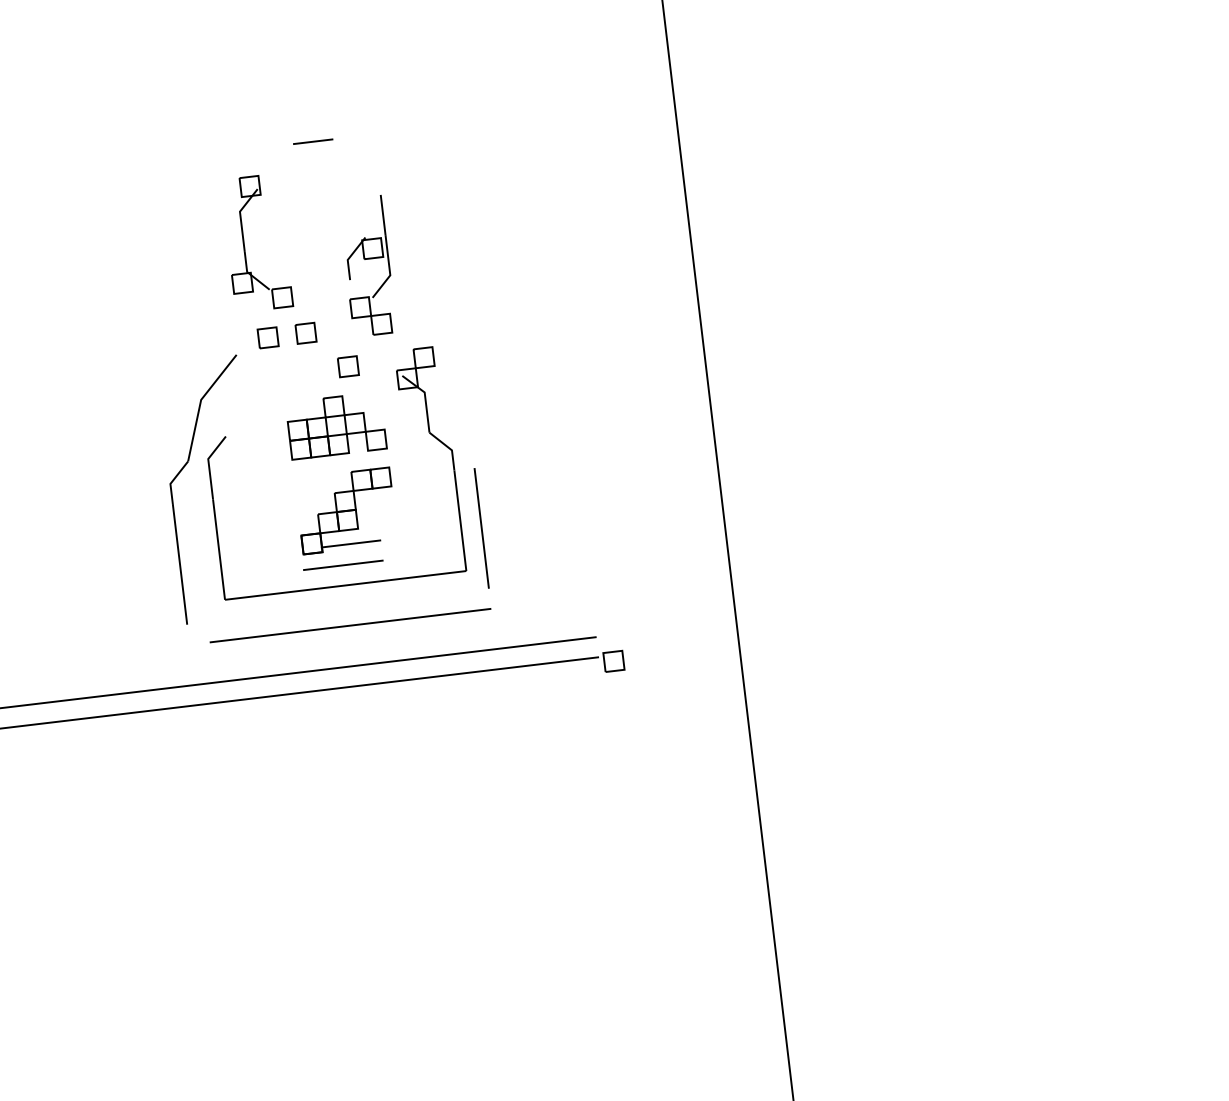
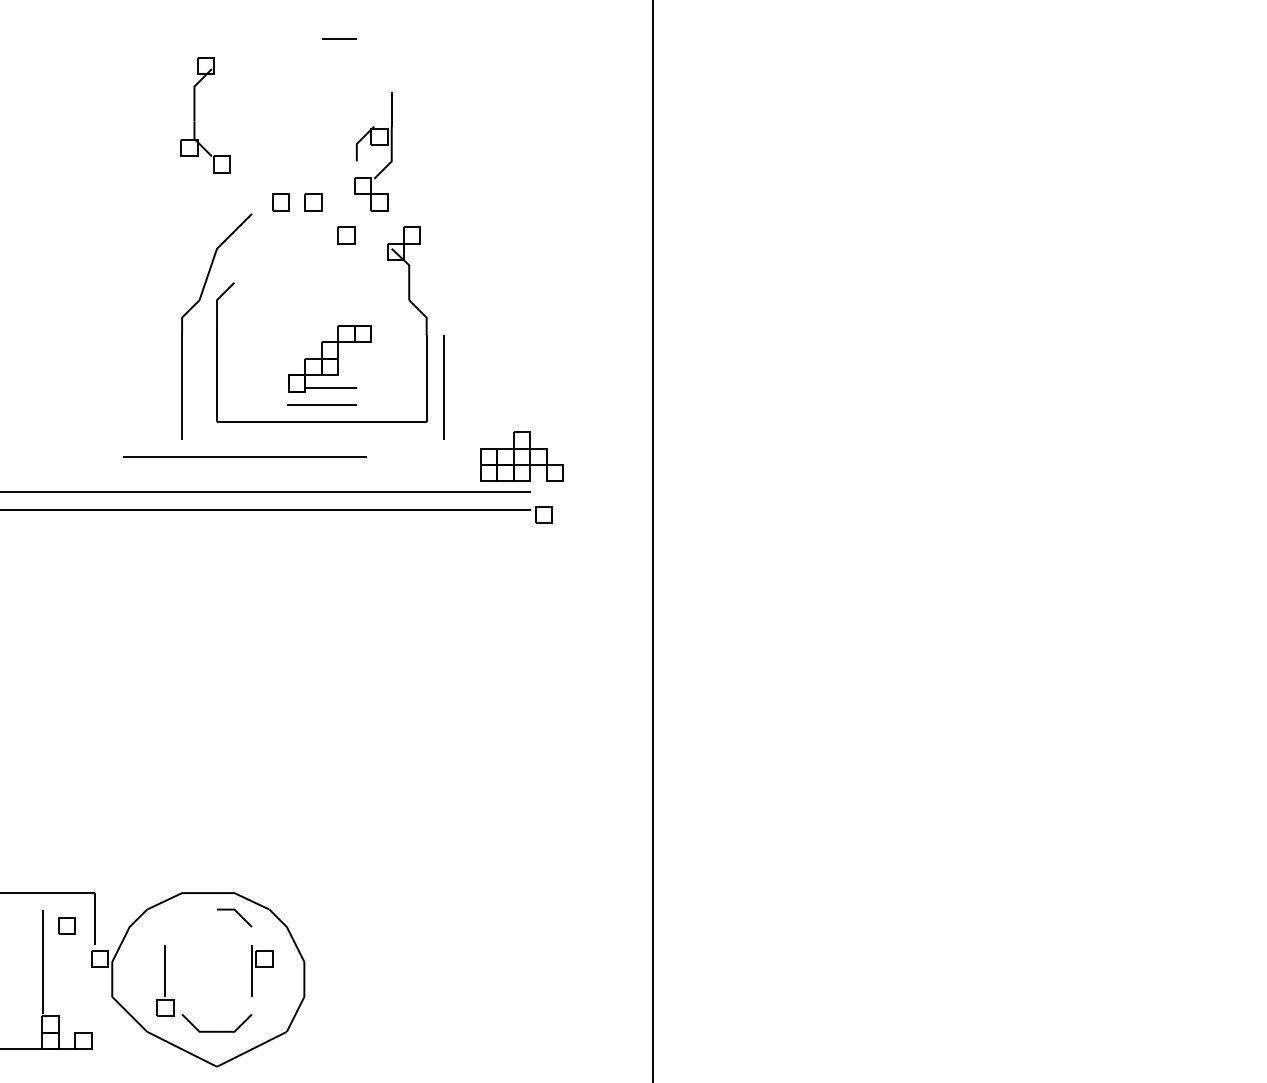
part: (245, 244) -> (195, 115), moved
part: (335, 425) -> (521, 456), moved
line: (349, 624) -> (244, 456), moved

